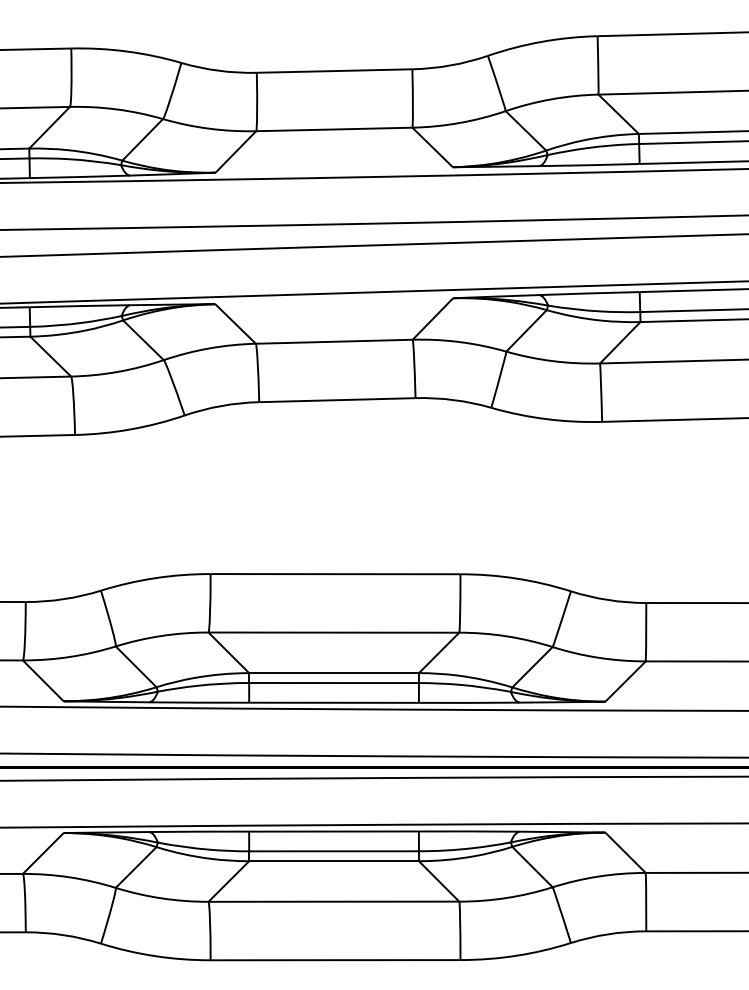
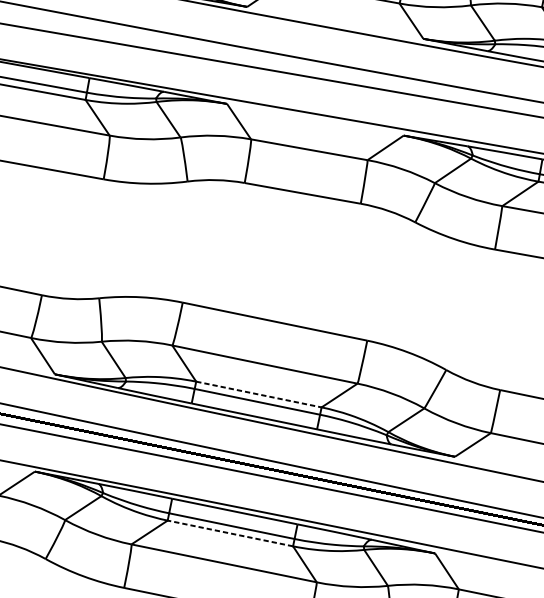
line: (334, 673) -> (259, 394), solid -> dashed
line: (334, 861) -> (230, 533), solid -> dashed

